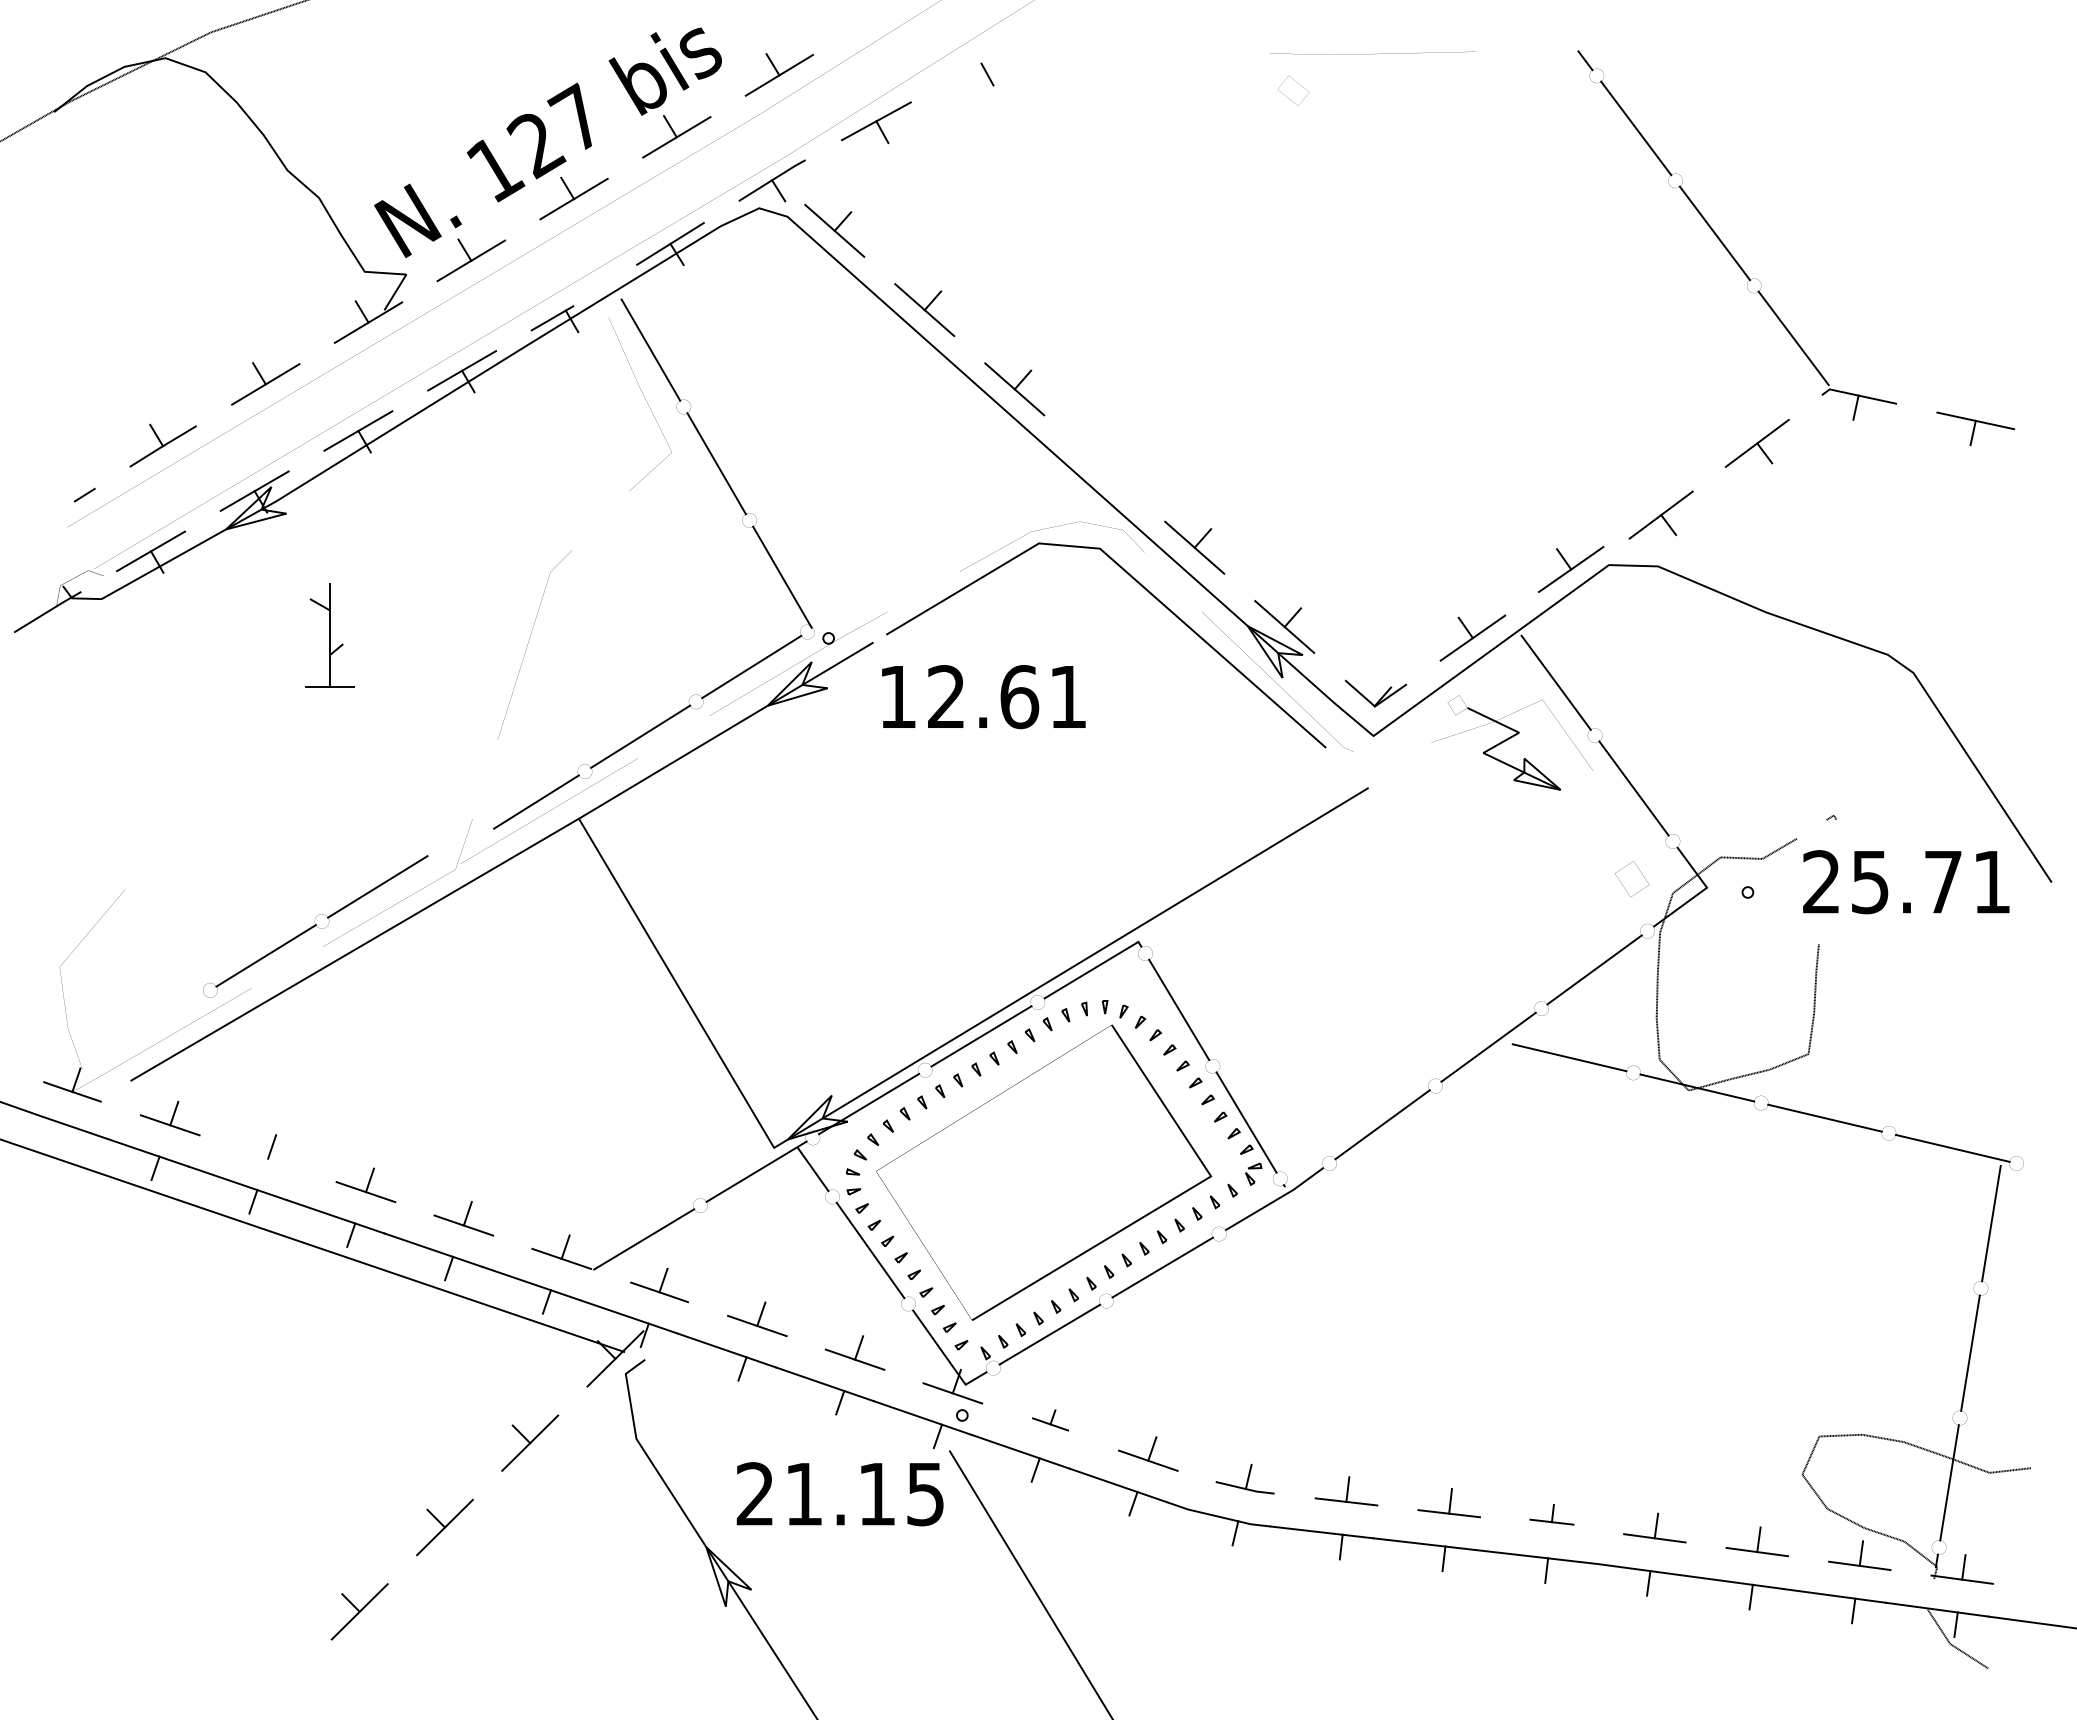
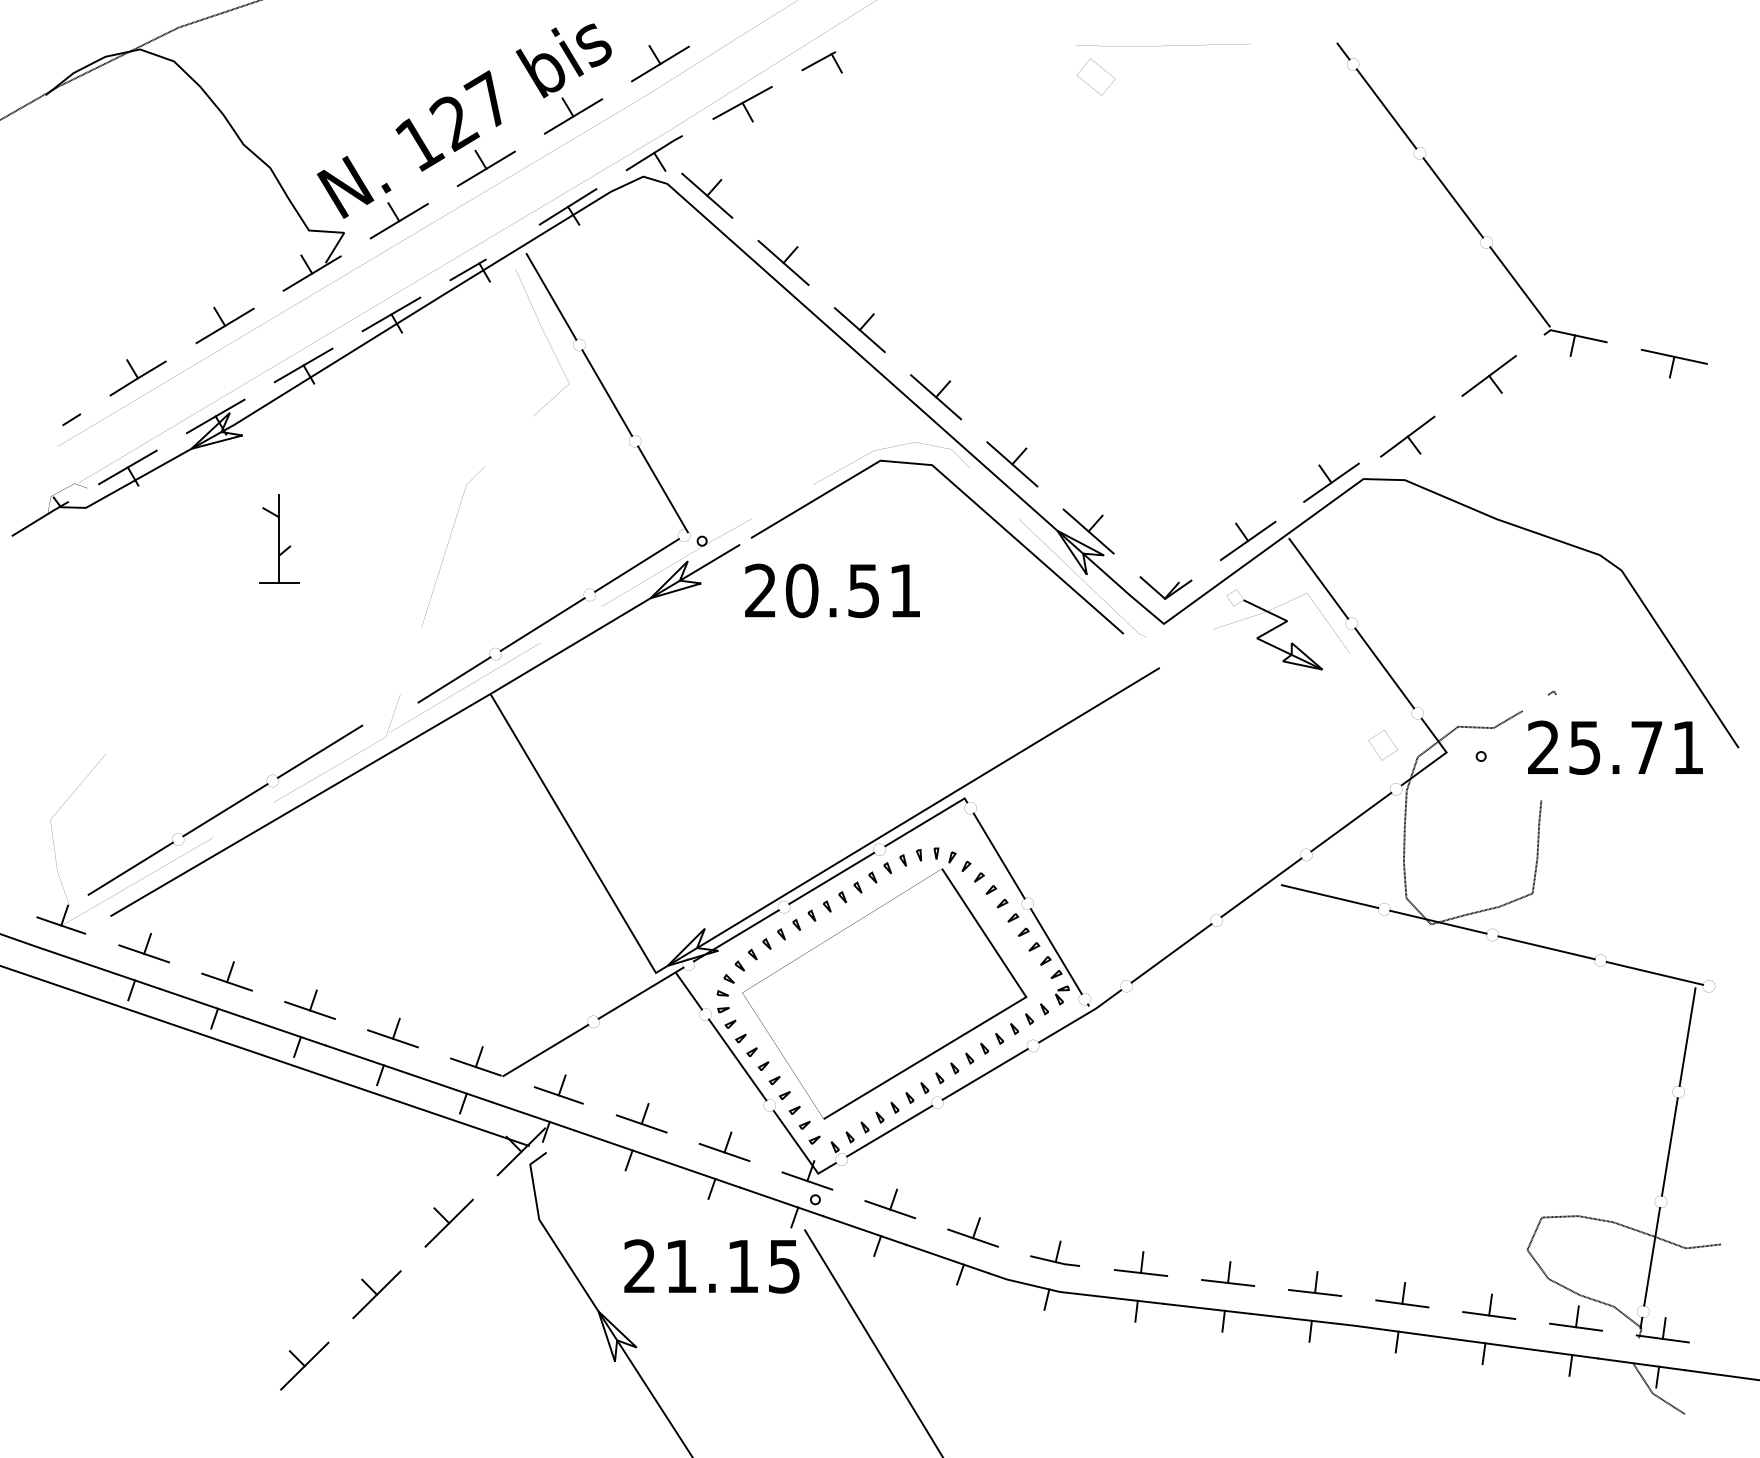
line: (966, 71) -> (818, 60), added
part: (1293, 90) -> (1096, 76), size x1.43
part: (1104, 468) -> (935, 397), added
text: (959, 697) -> (813, 591), 12.61 -> 20.51
line: (154, 1024) -> (130, 868), added
line: (267, 1158) -> (226, 981), added
part: (1050, 1420) -> (890, 1204), size x1.67
part: (1551, 1514) -> (1314, 1283), size x1.43

